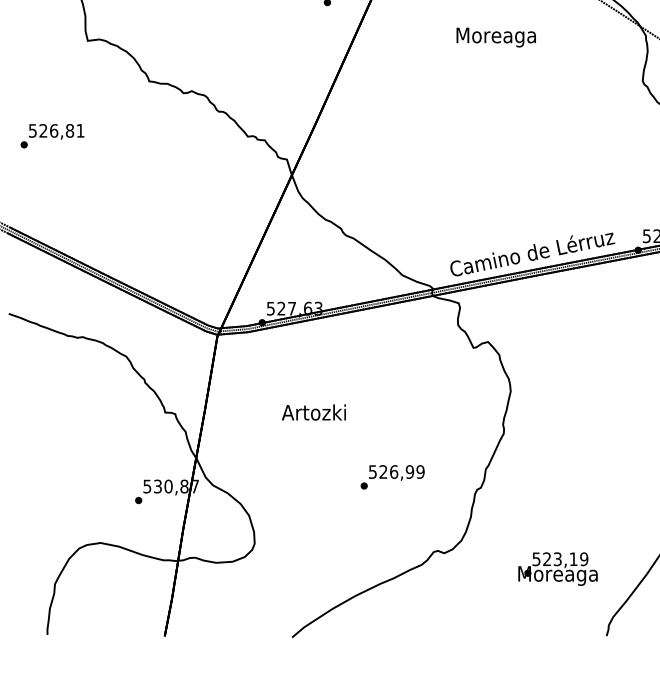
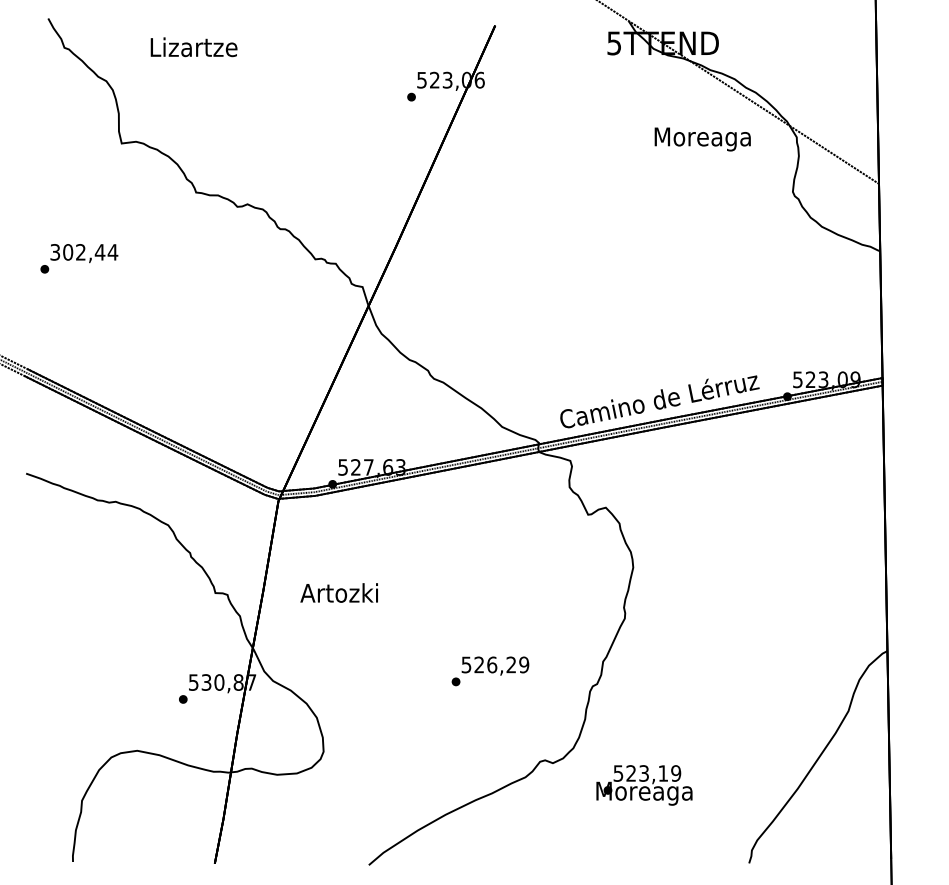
text: (496, 37) -> (702, 139), moved
text: (57, 131) -> (84, 252), 526,81 -> 302,44
text: (313, 412) -> (338, 592), moved
text: (410, 471) -> (511, 664), 526,99 -> 526,29
text: (558, 569) -> (644, 785), moved

